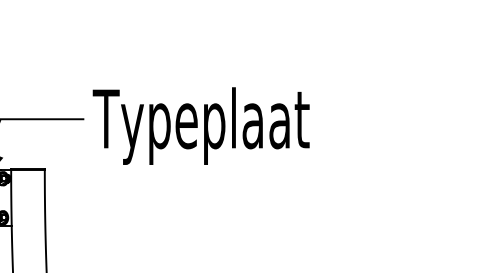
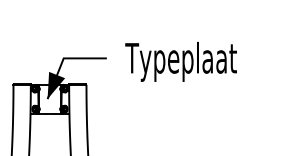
text: (200, 125) -> (180, 61), moved

